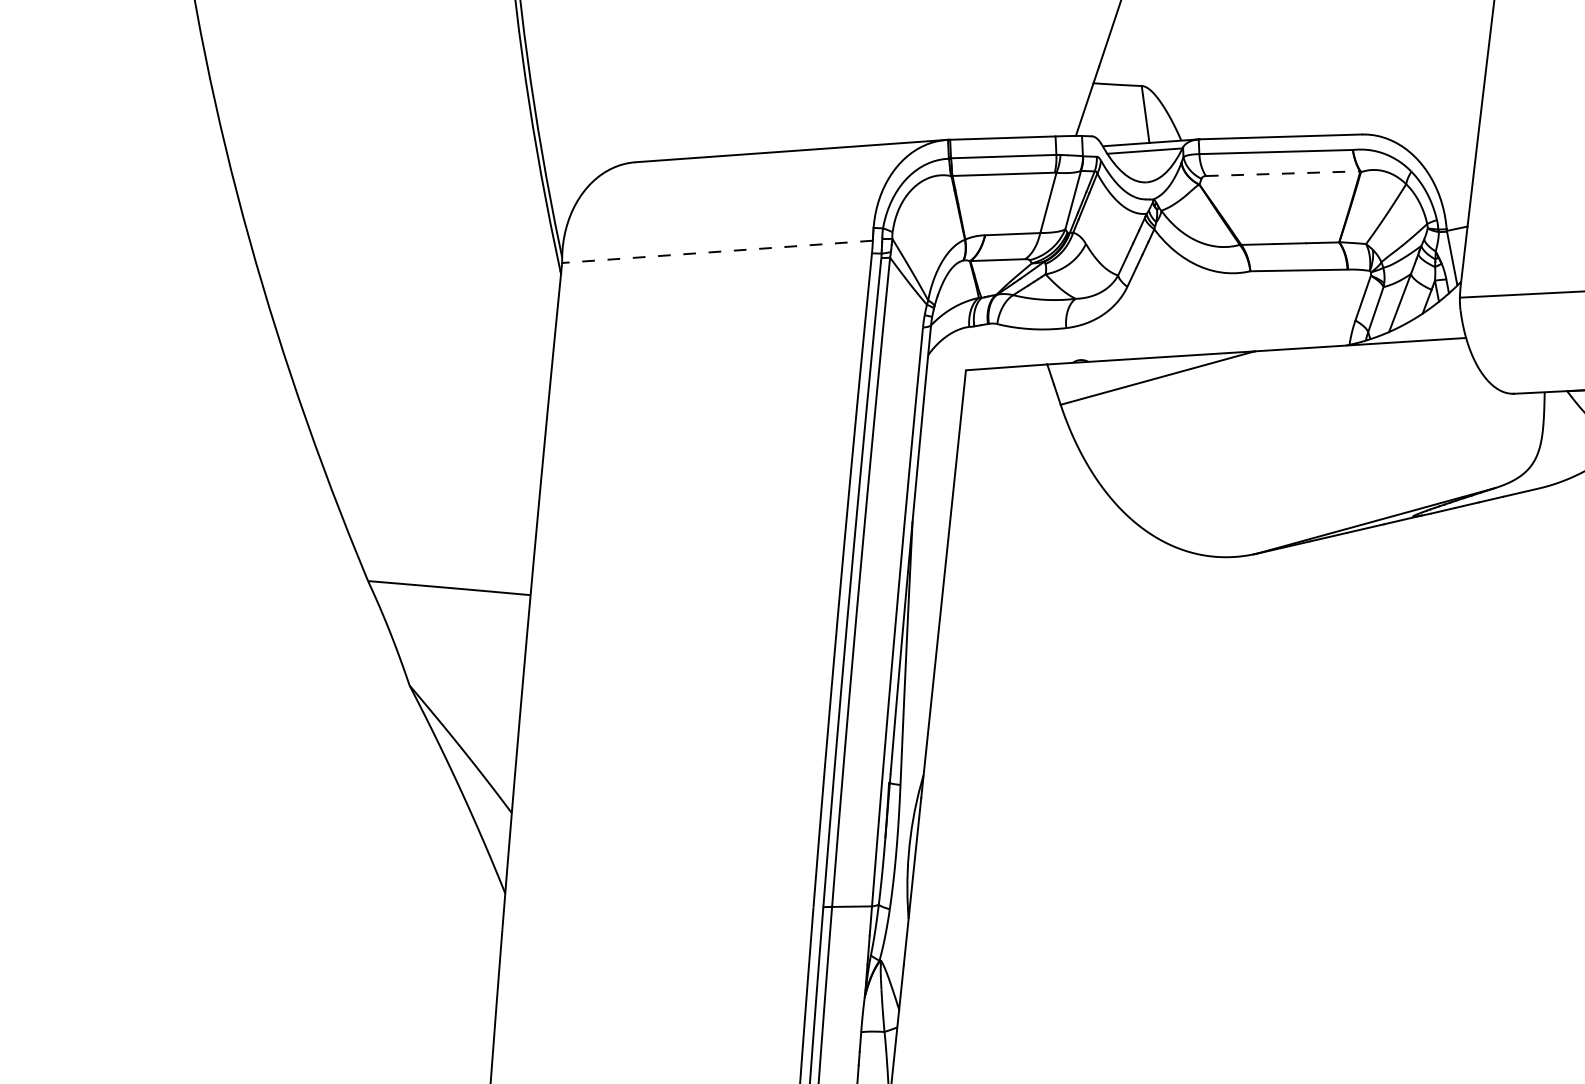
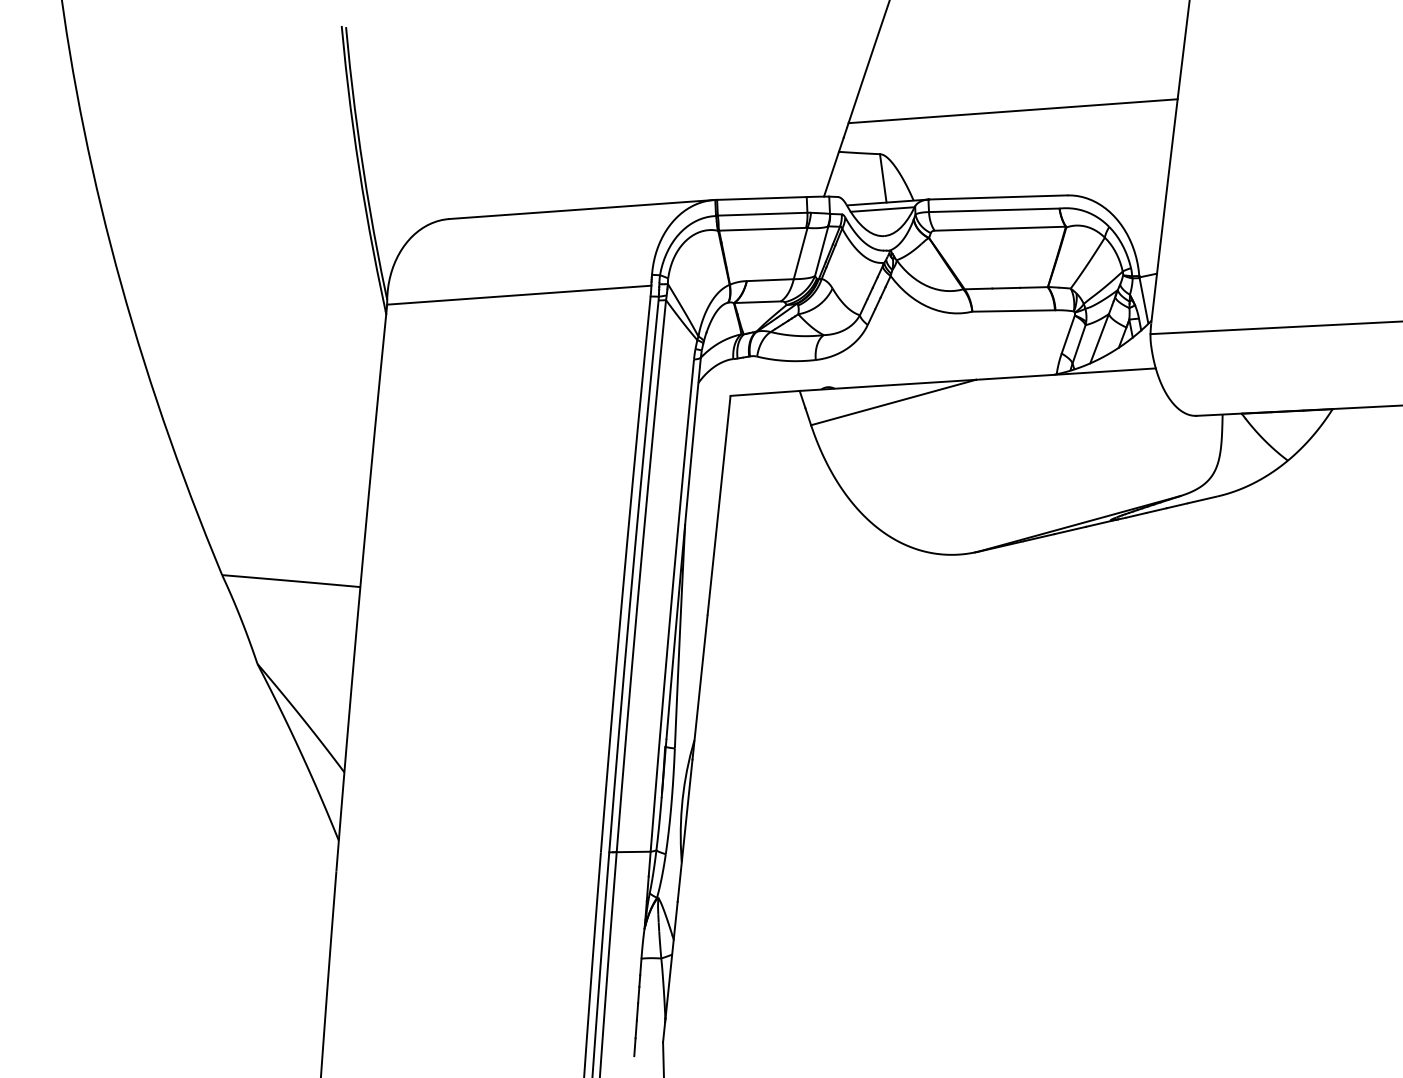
line: (1297, 35) -> (1012, 111), added
line: (1283, 173) -> (1000, 228), dashed -> solid
line: (716, 252) -> (518, 295), dashed -> solid

